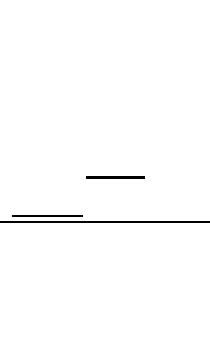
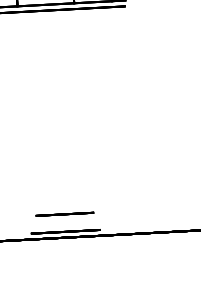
line: (115, 177) -> (64, 214), moved

